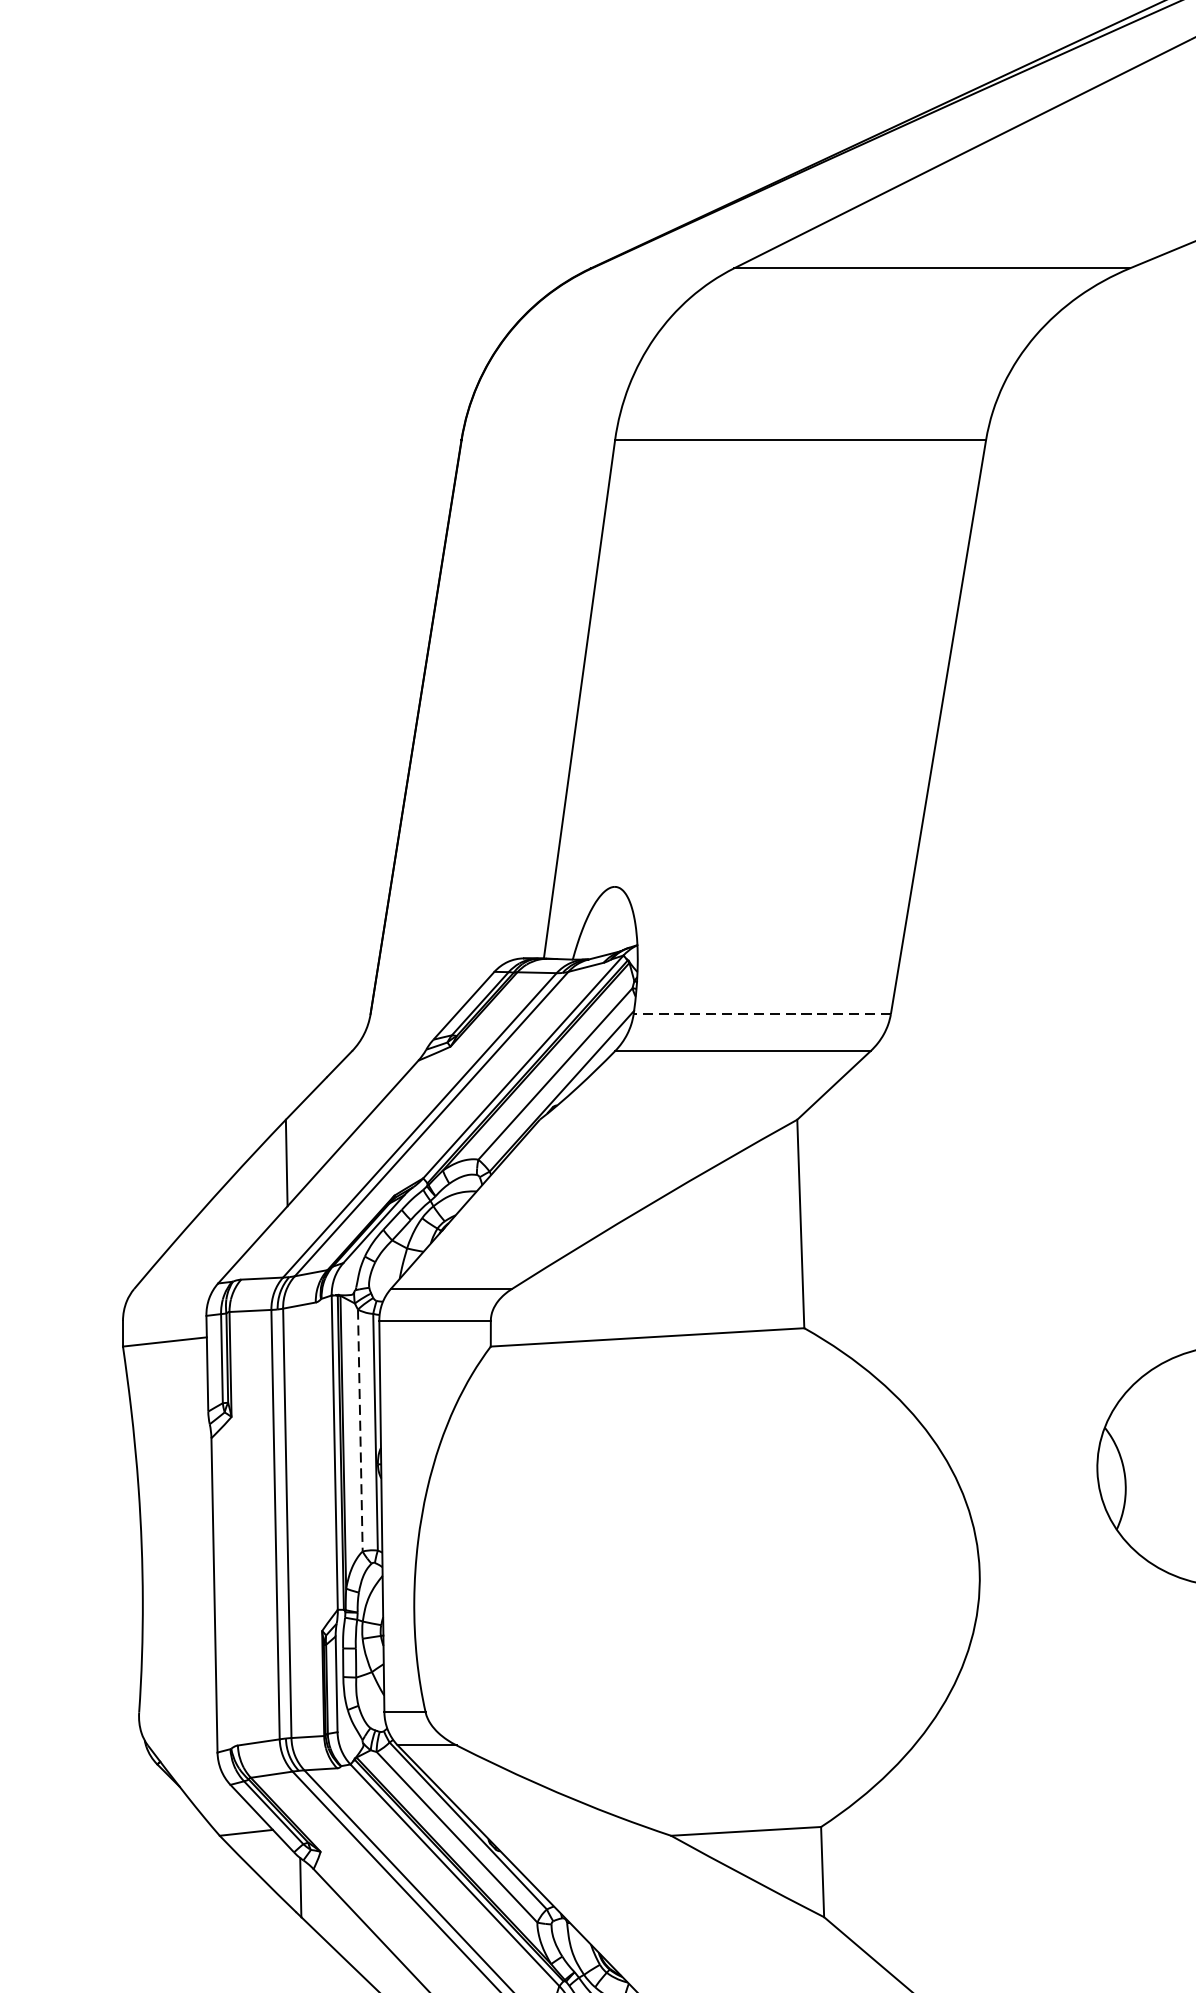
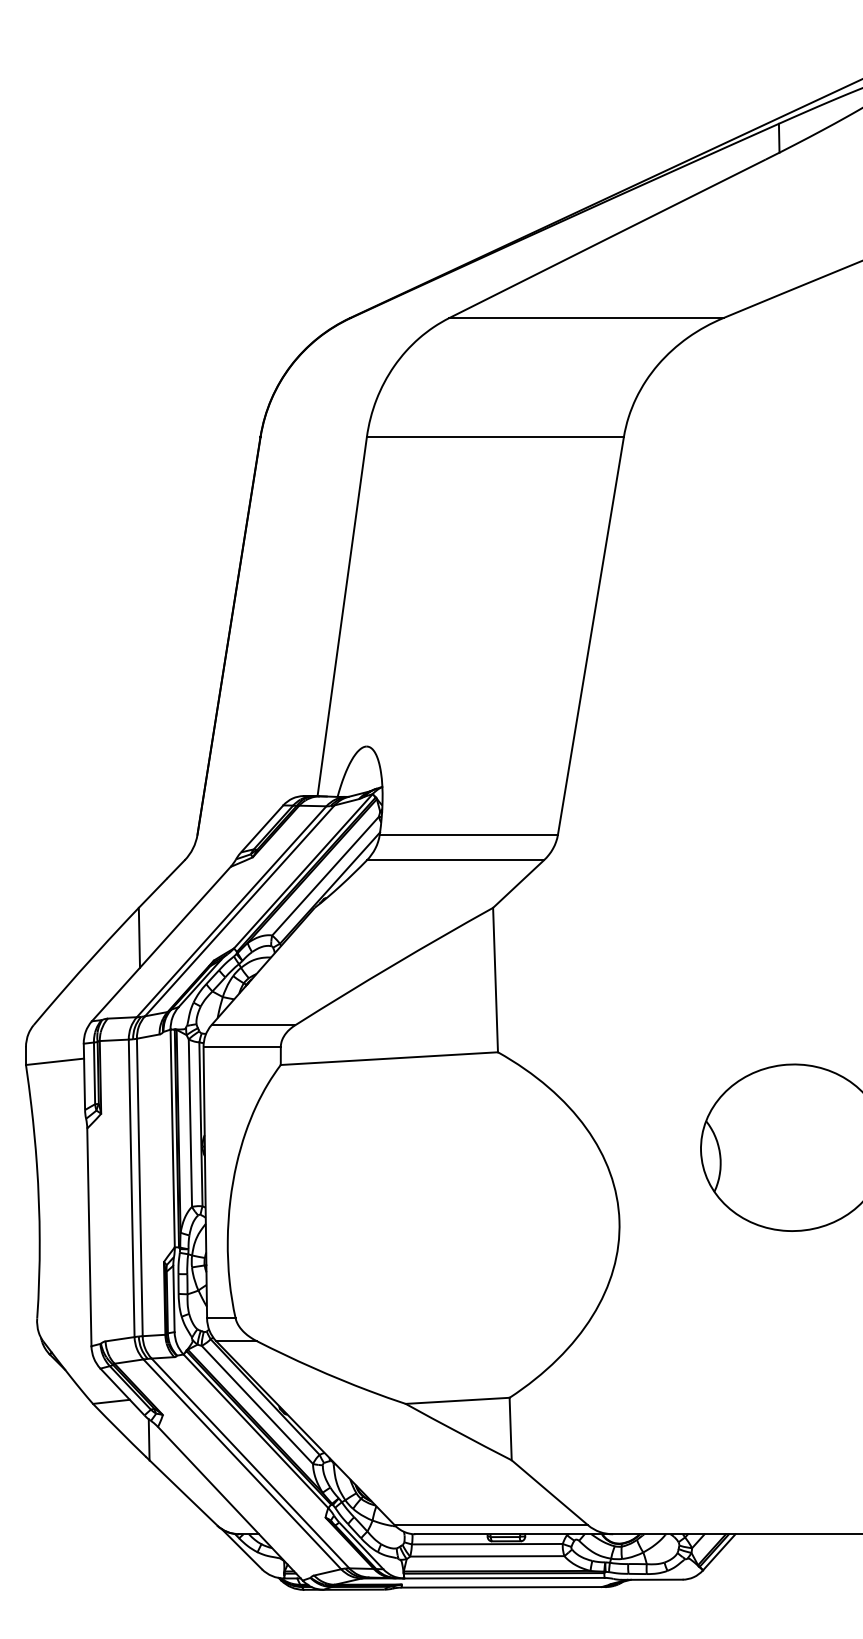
line: (761, 1013) -> (468, 834), dashed -> solid
line: (360, 1431) -> (190, 1123), dashed -> solid

